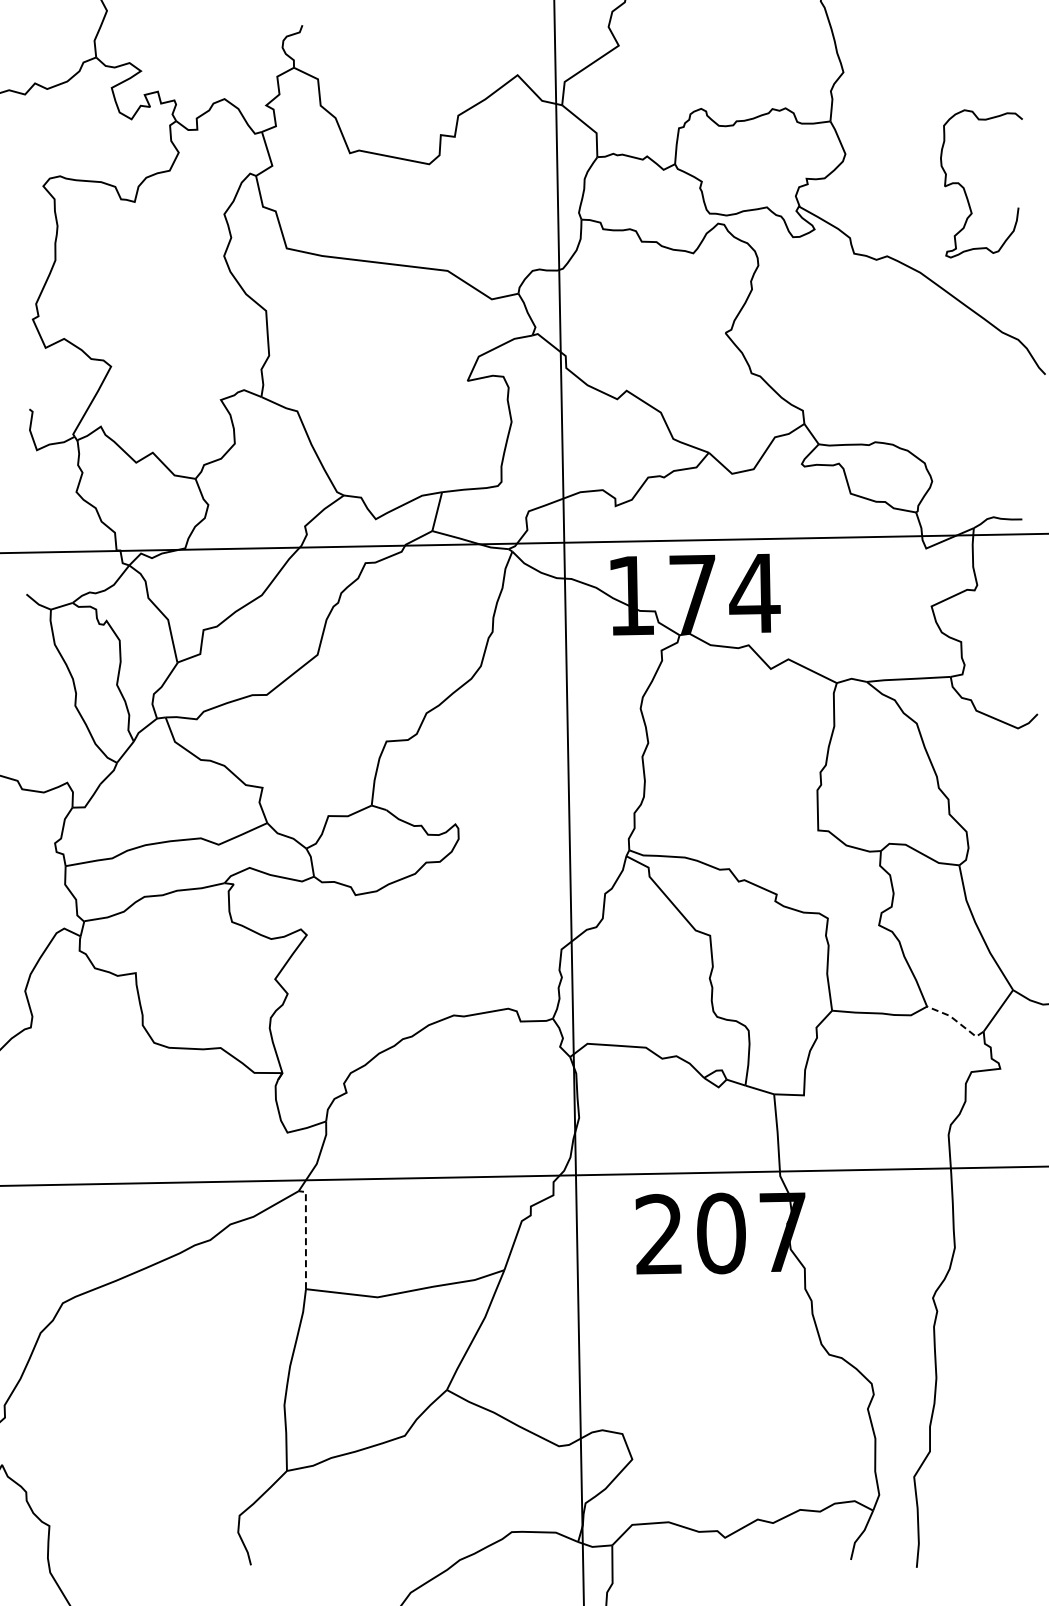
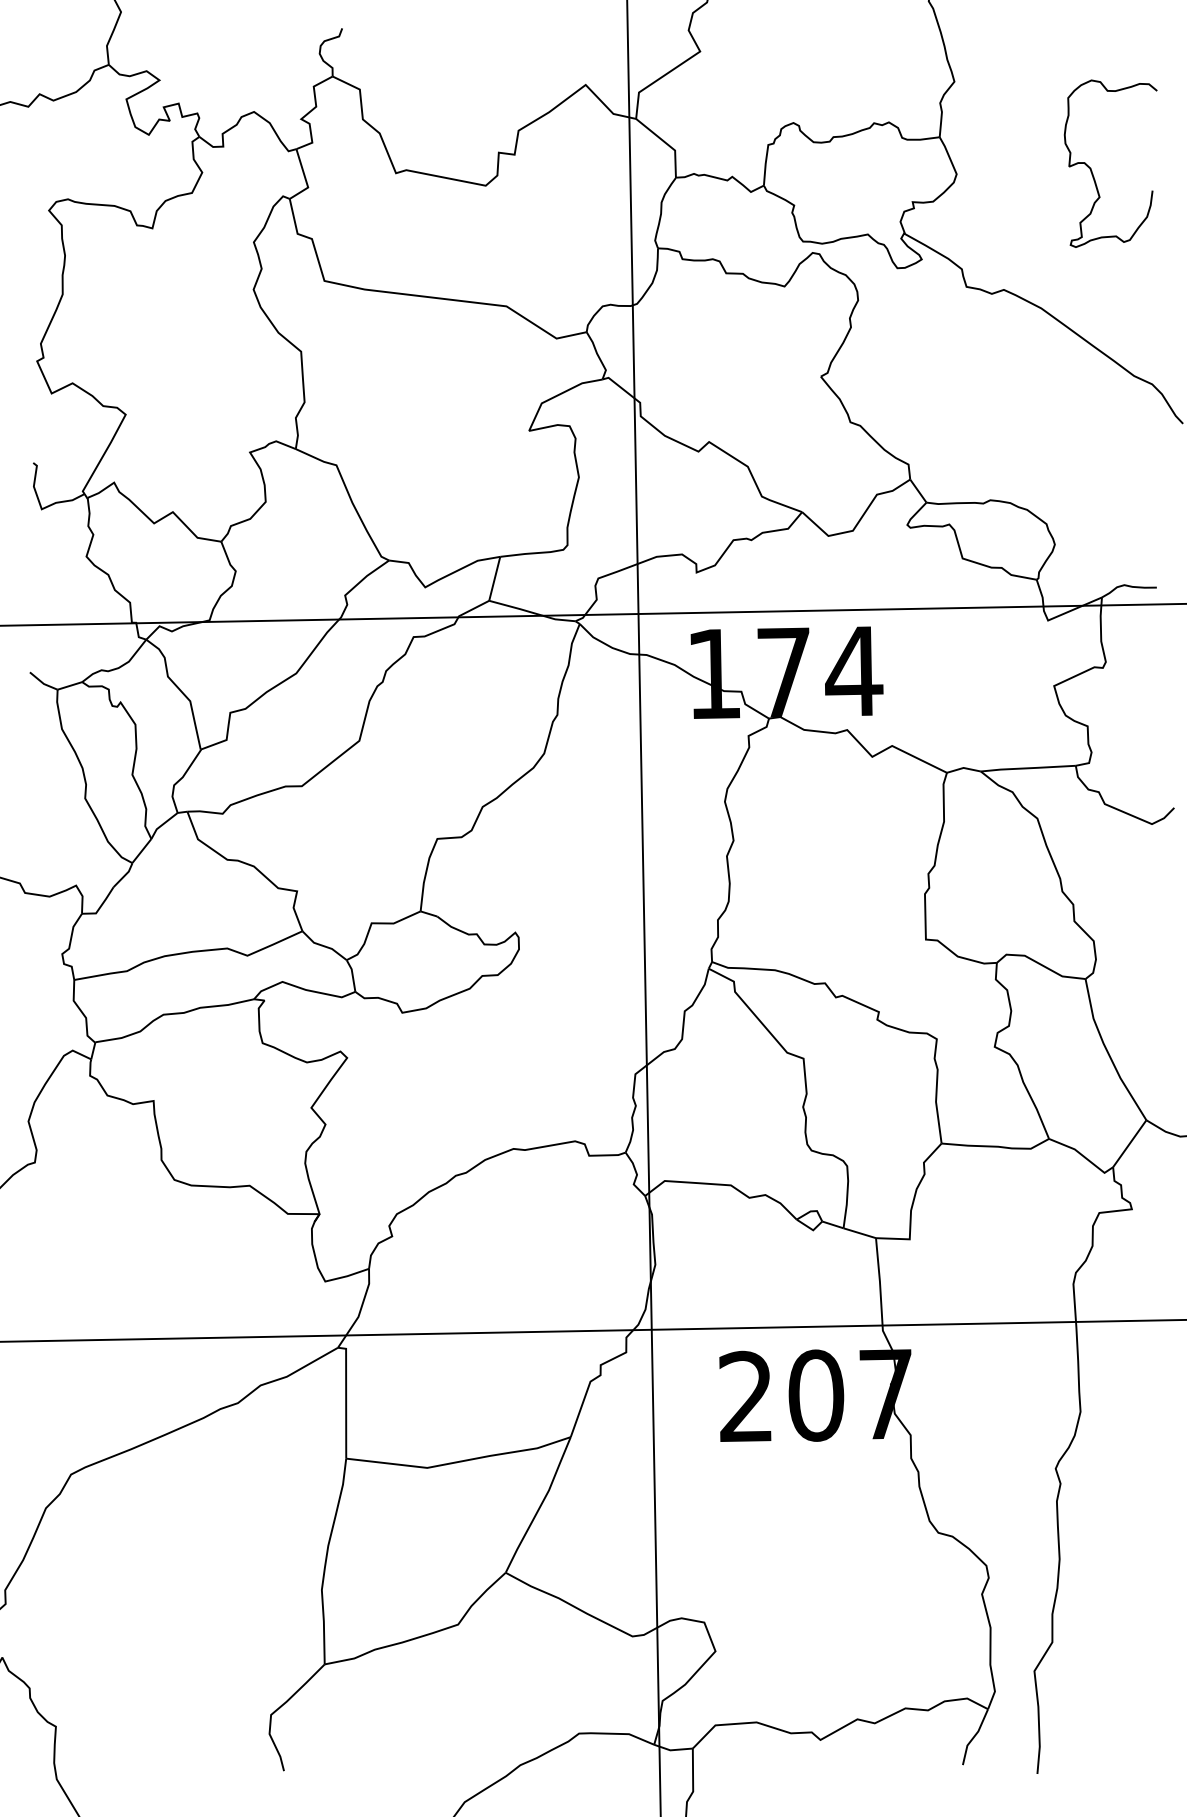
curve: (965, 189) -> (1092, 170), moved
line: (956, 1021) -> (1082, 1155), dashed -> solid
line: (305, 1235) -> (345, 1397), dashed -> solid

